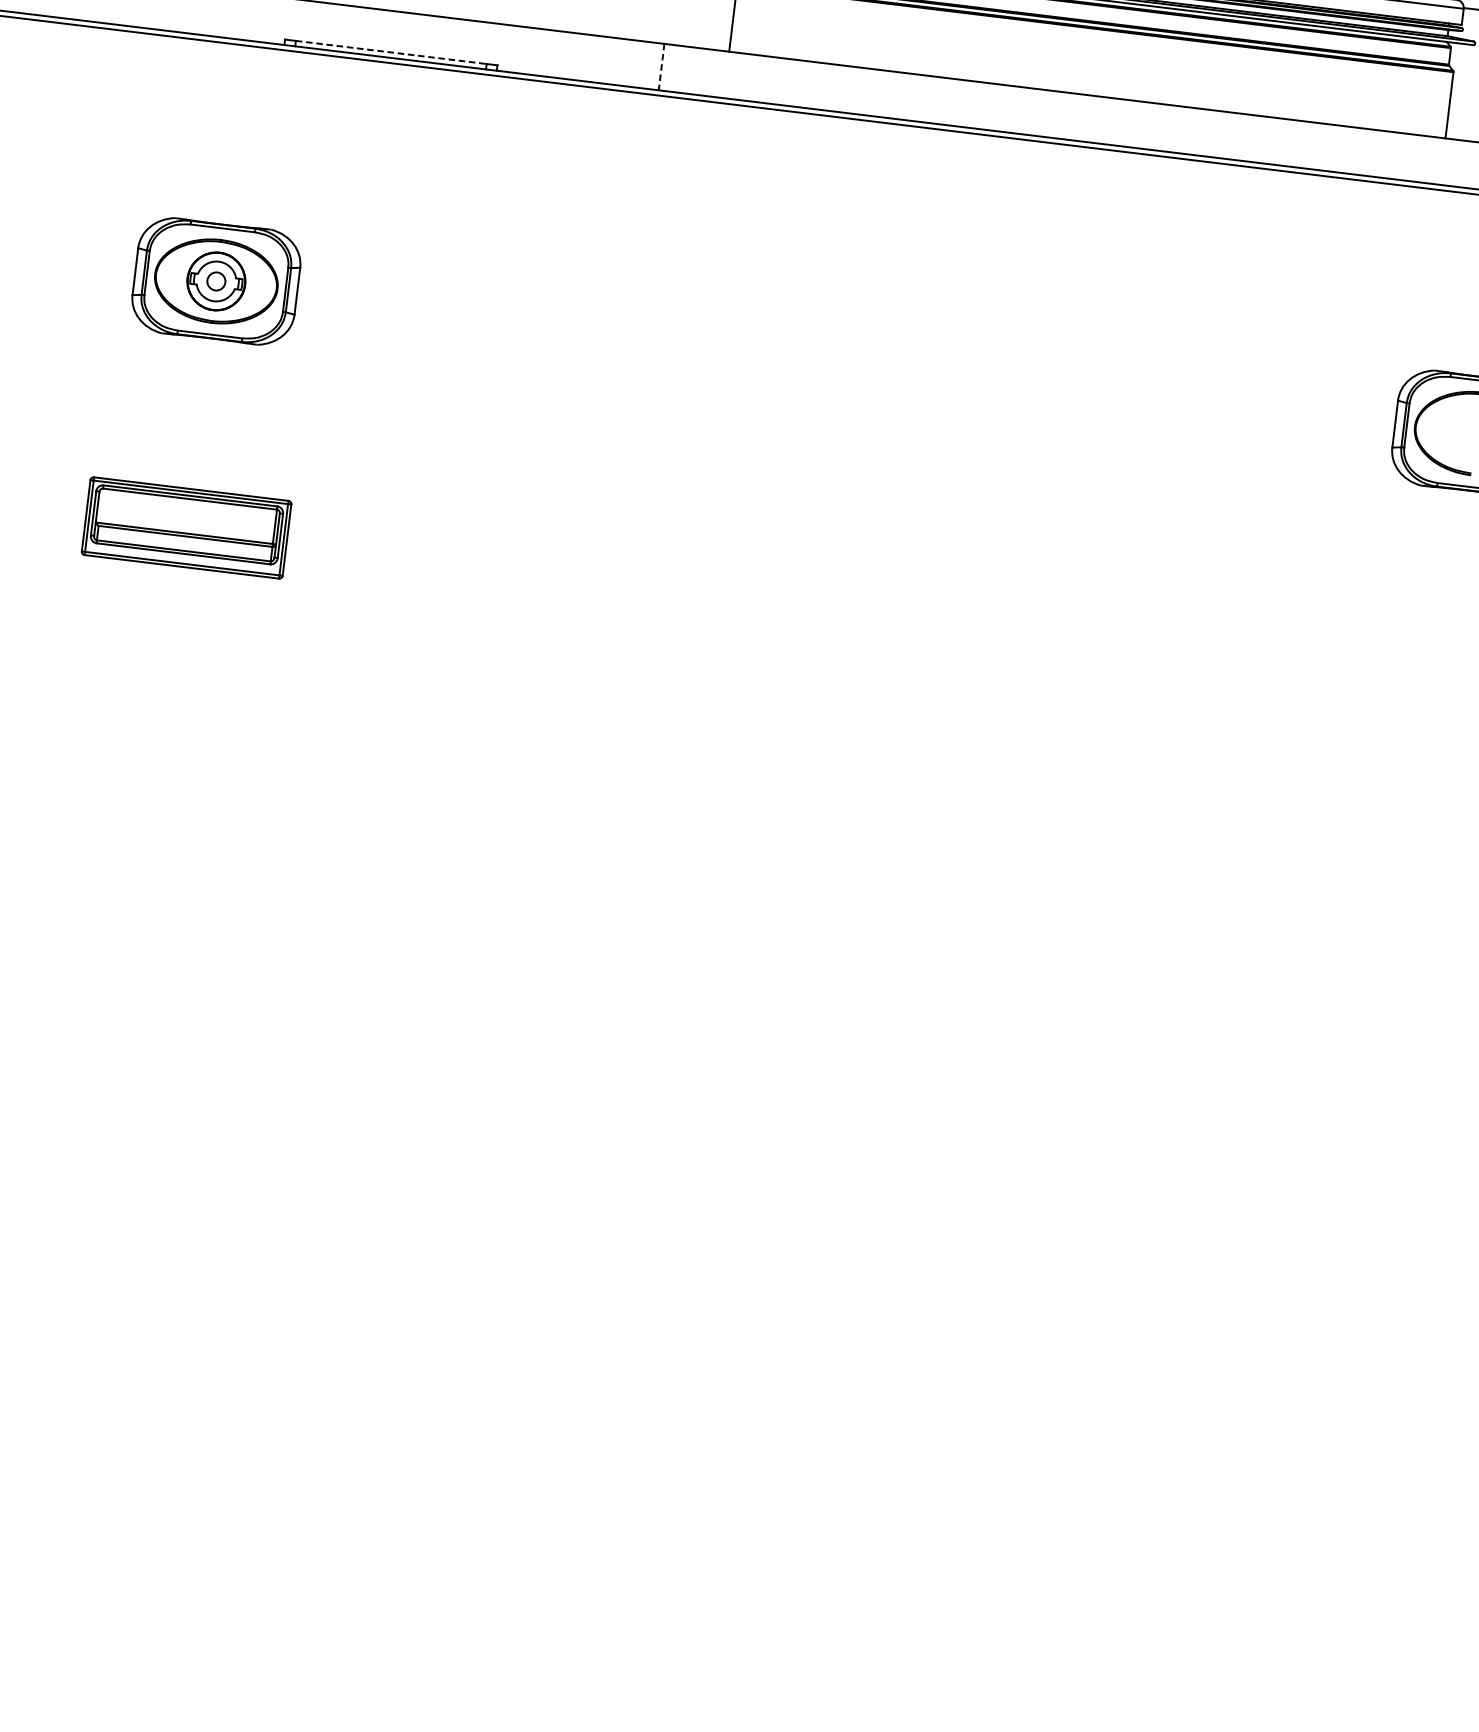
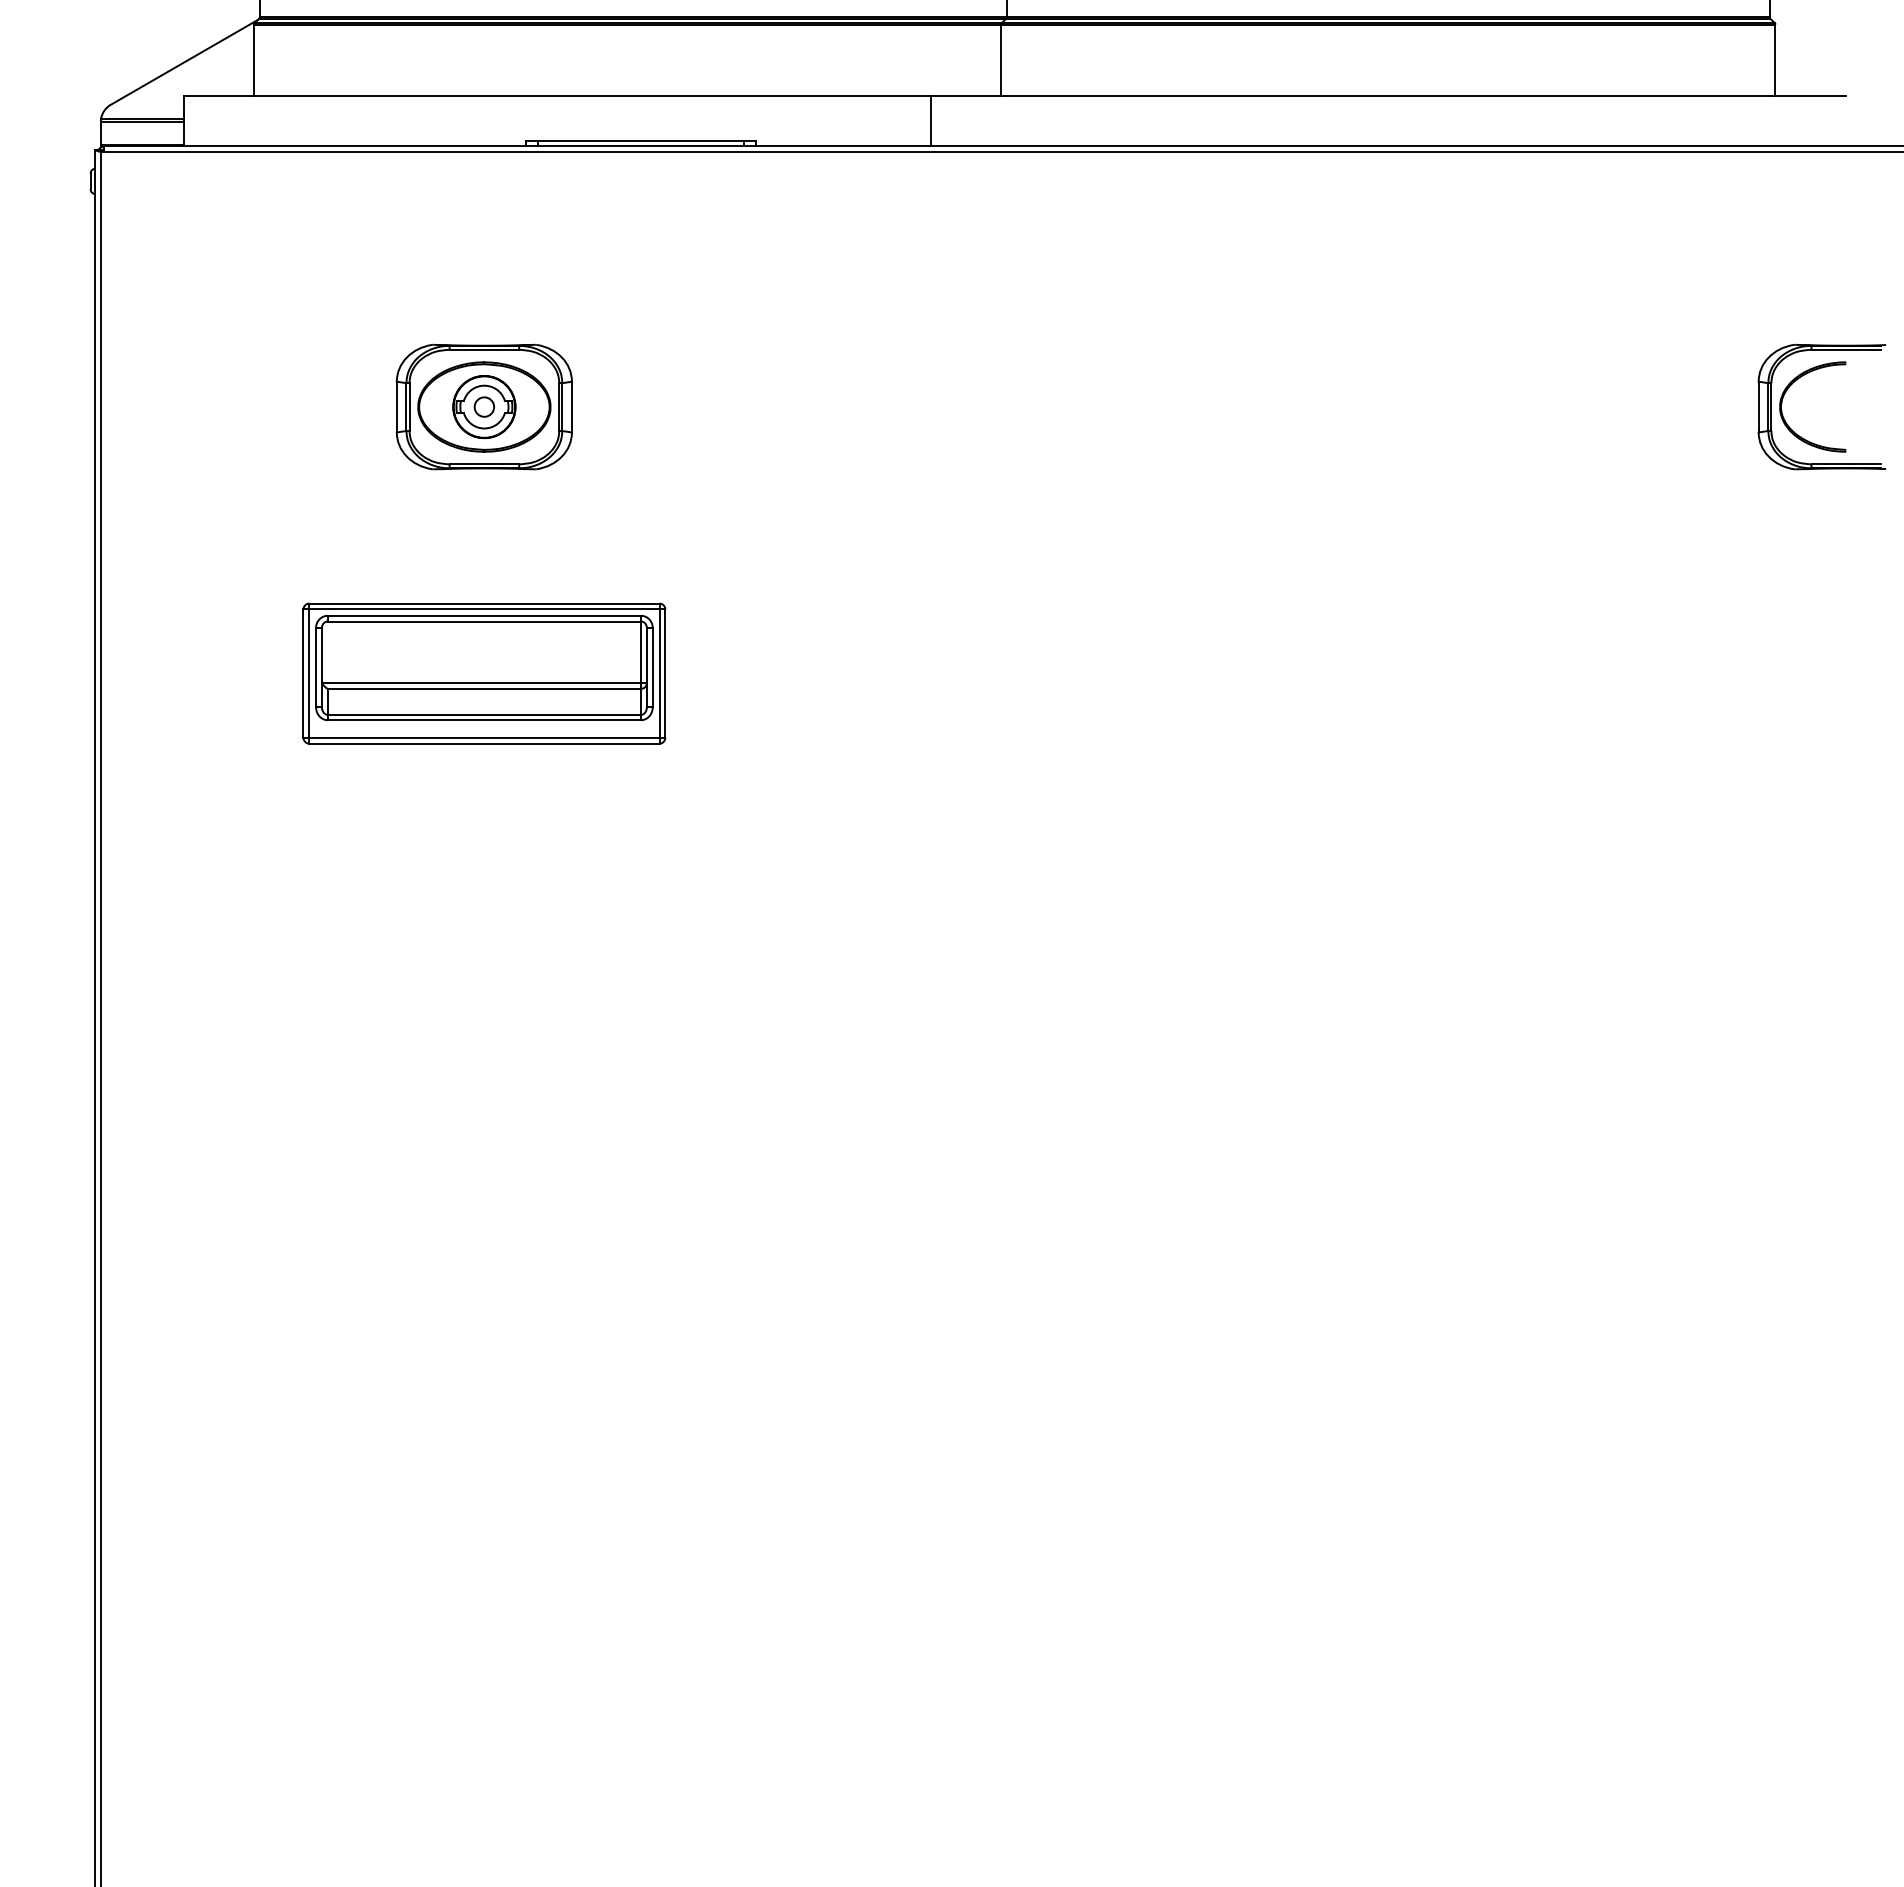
line: (391, 52) -> (641, 140), dashed -> solid
line: (661, 67) -> (931, 121), dashed -> solid
part: (186, 527) -> (484, 673), size x1.67

